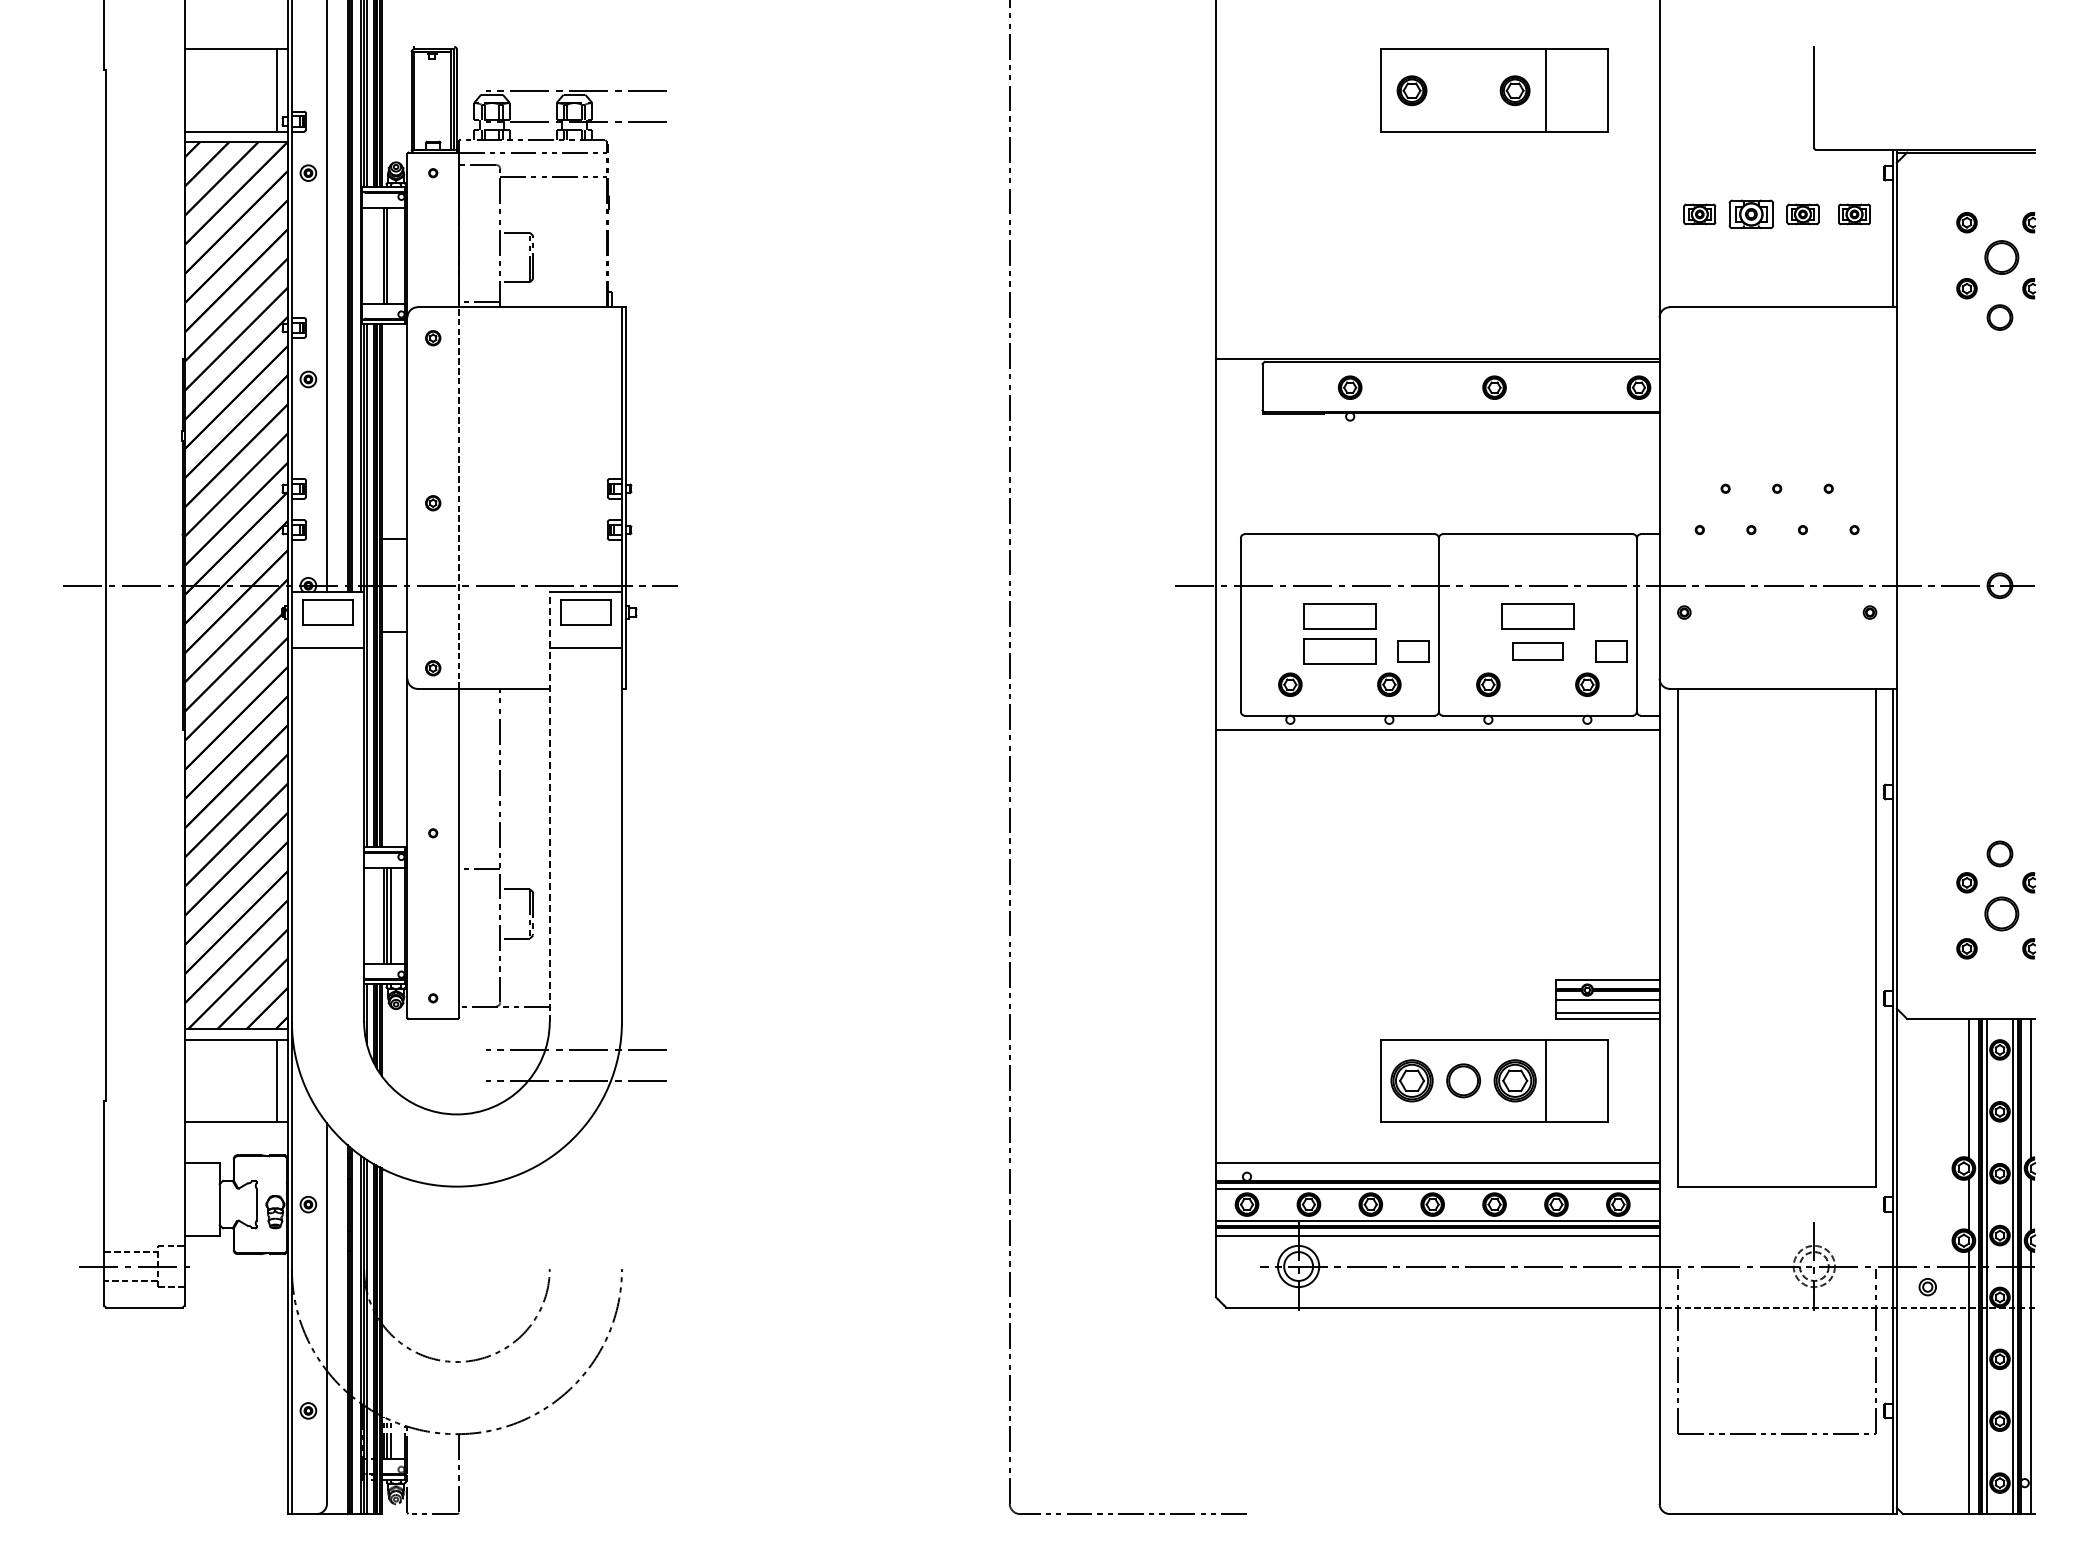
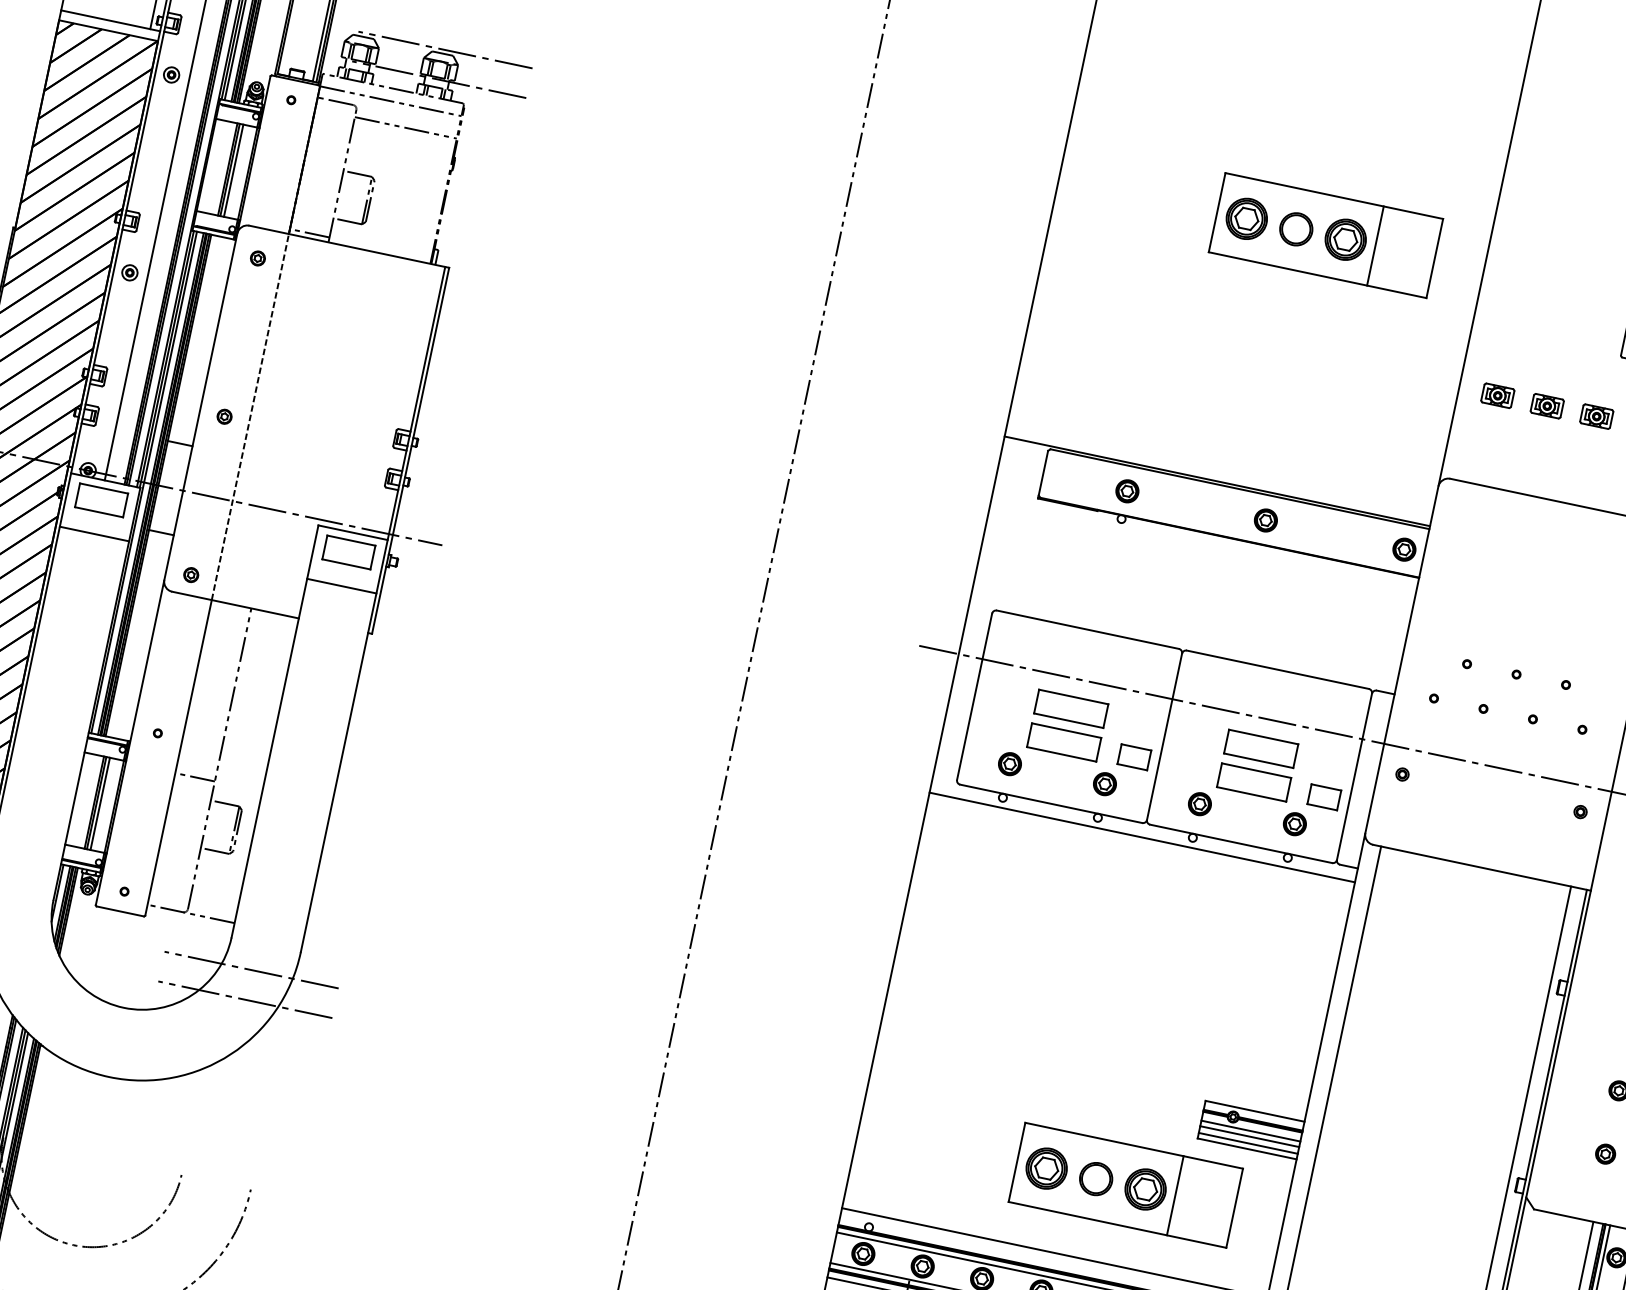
part: (1411, 90) -> (1246, 218), size x1.43
part: (1463, 90) -> (1296, 229), added
part: (1514, 90) -> (1345, 239), size x1.43
part: (1751, 214) -> (1547, 406), size x0.71
line: (390, 255) -> (233, 170), added
part: (1537, 651) -> (1253, 782), size x1.43
line: (549, 806) -> (274, 731), dashed -> solid
line: (1607, 1006) -> (1249, 1136), added

